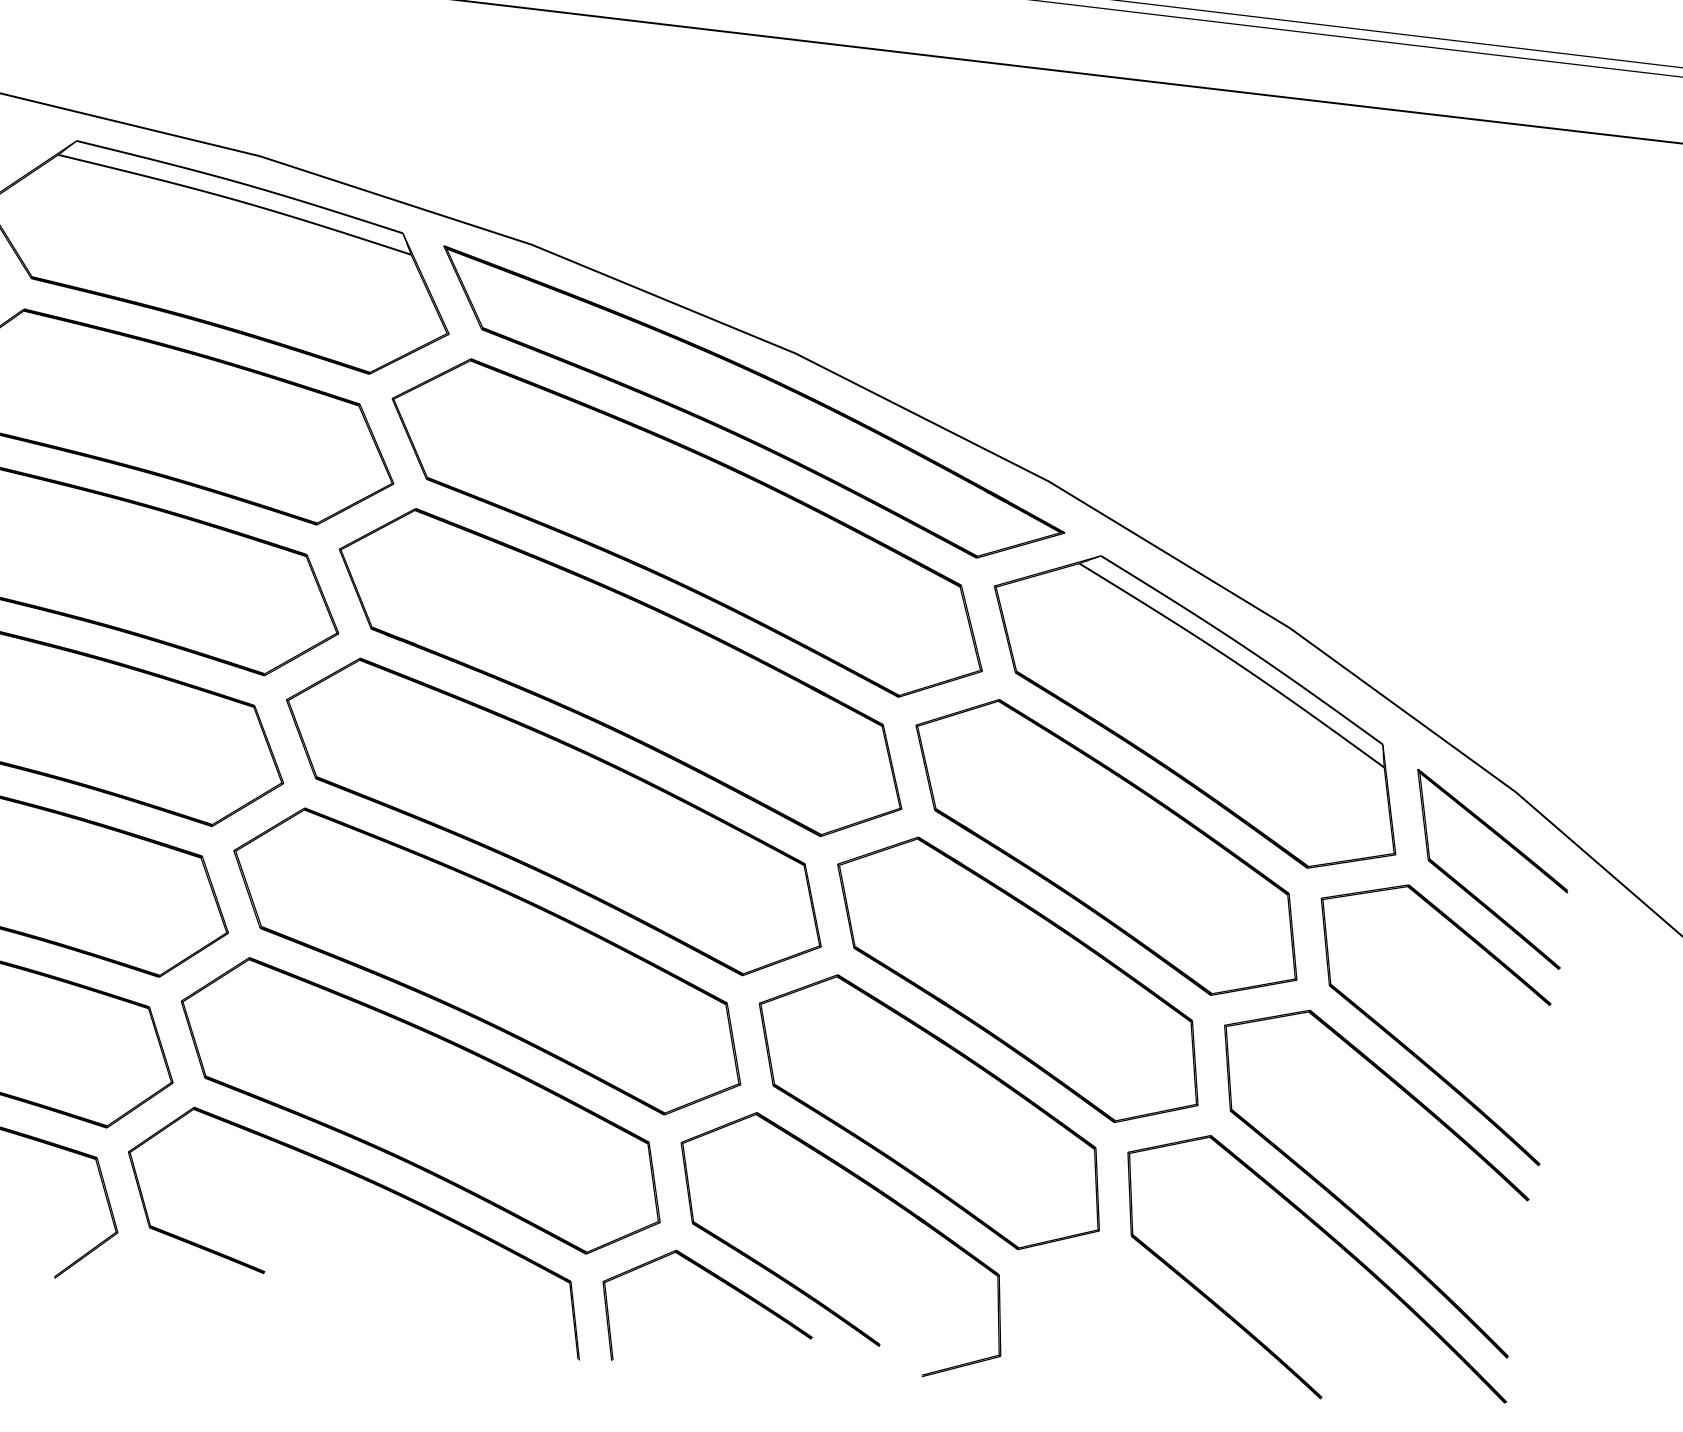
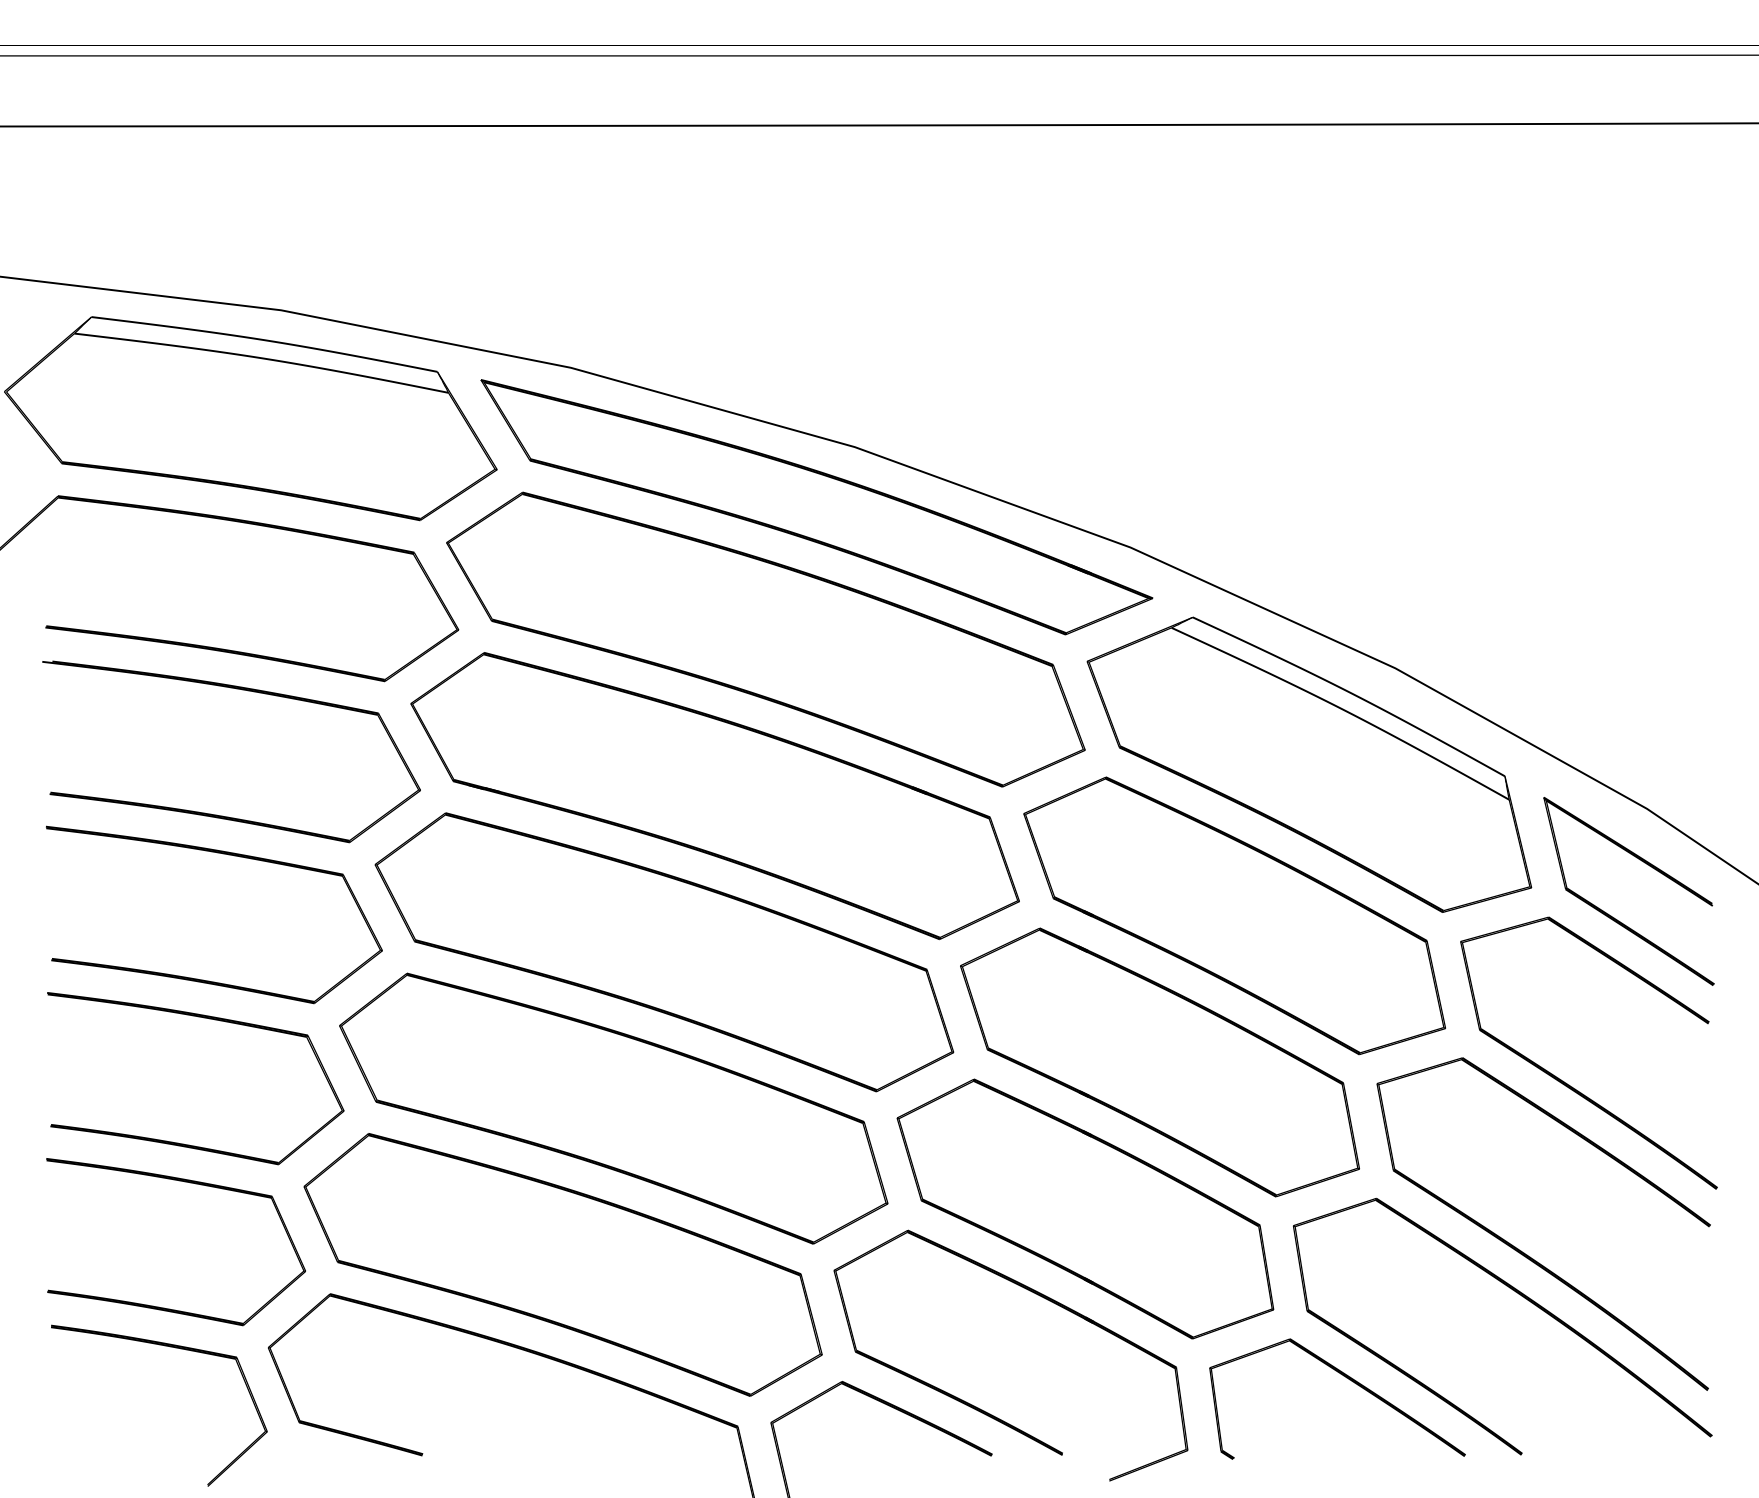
part: (1164, 1307) -> (1349, 1380), added

